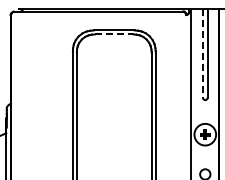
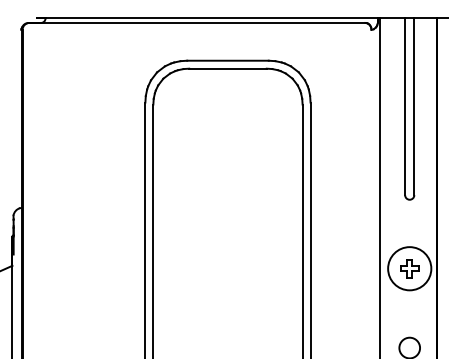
line: (114, 34) -> (228, 68), dashed -> solid
line: (202, 54) -> (404, 108), dashed -> solid

